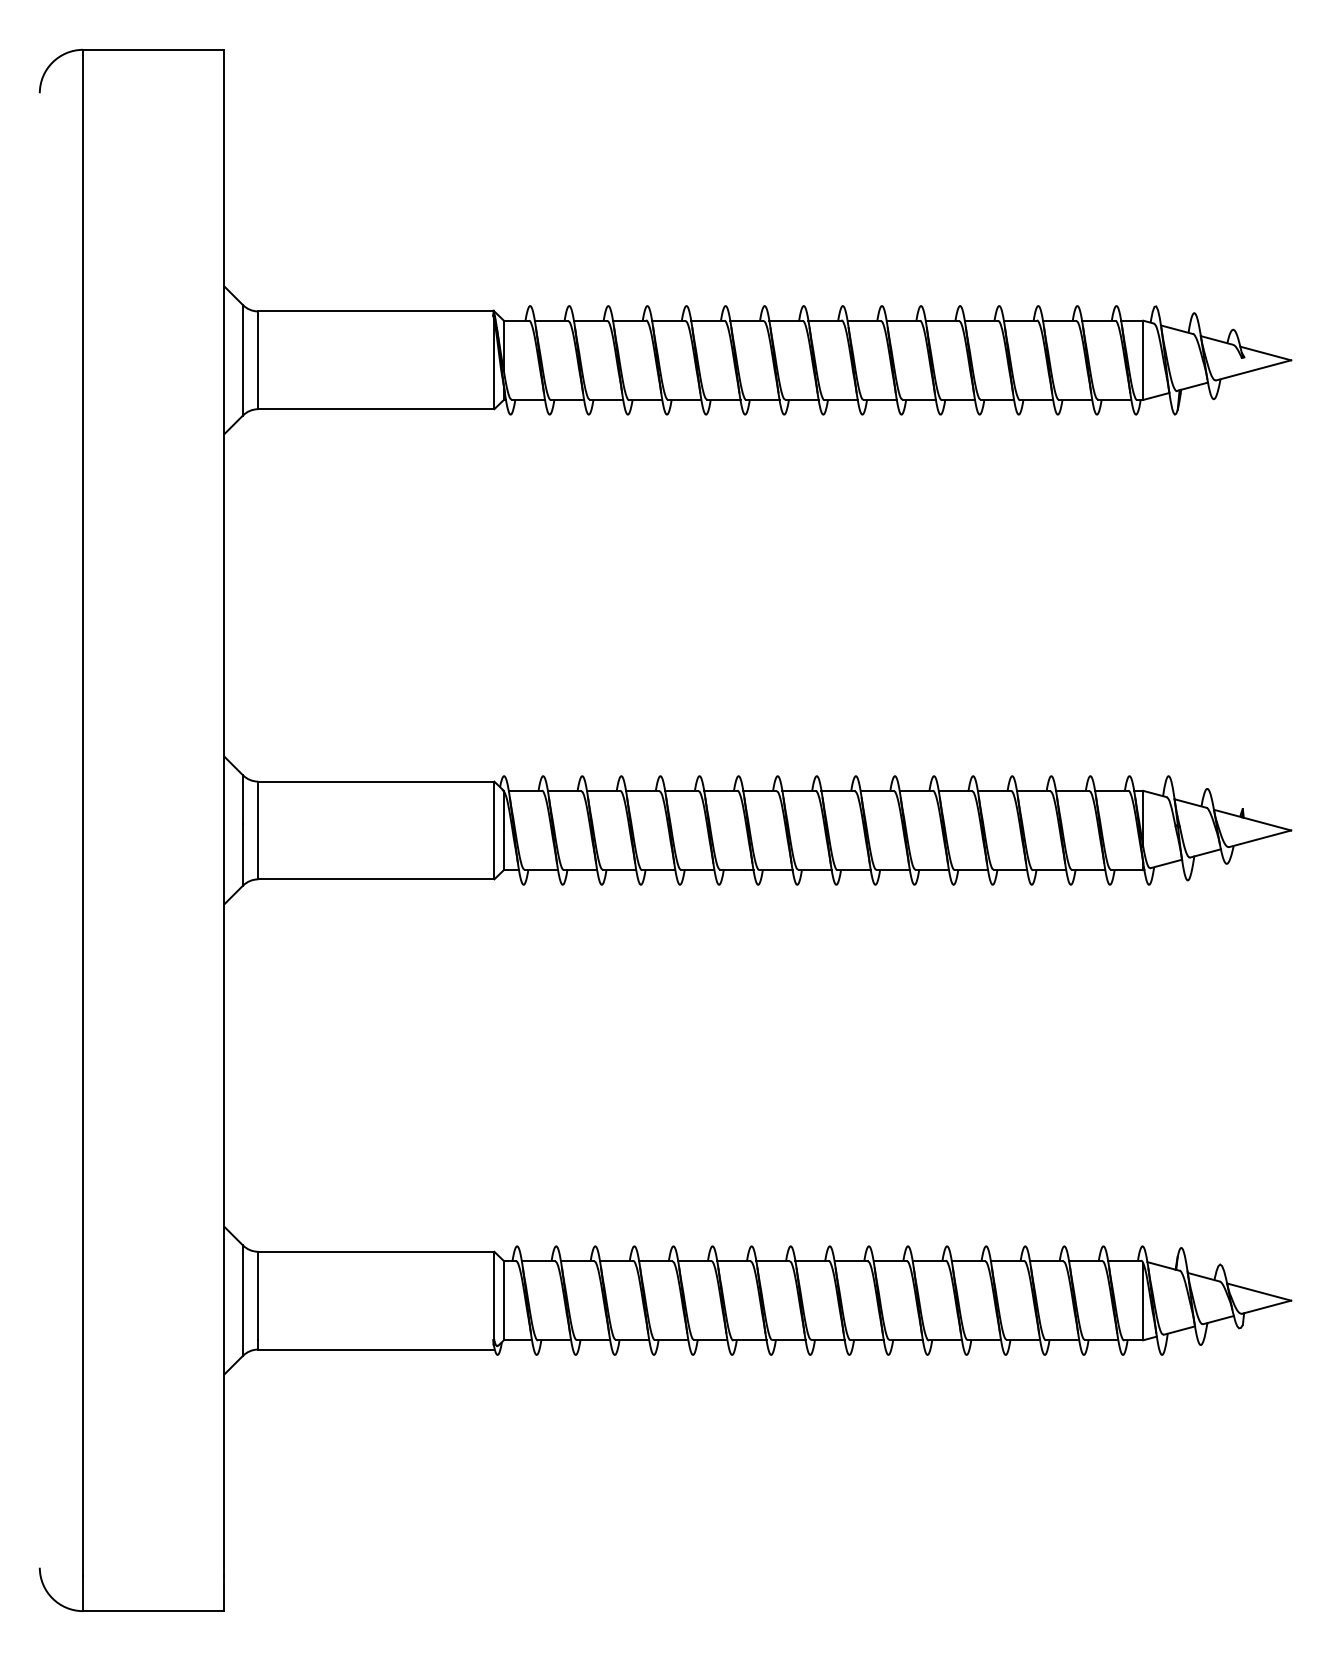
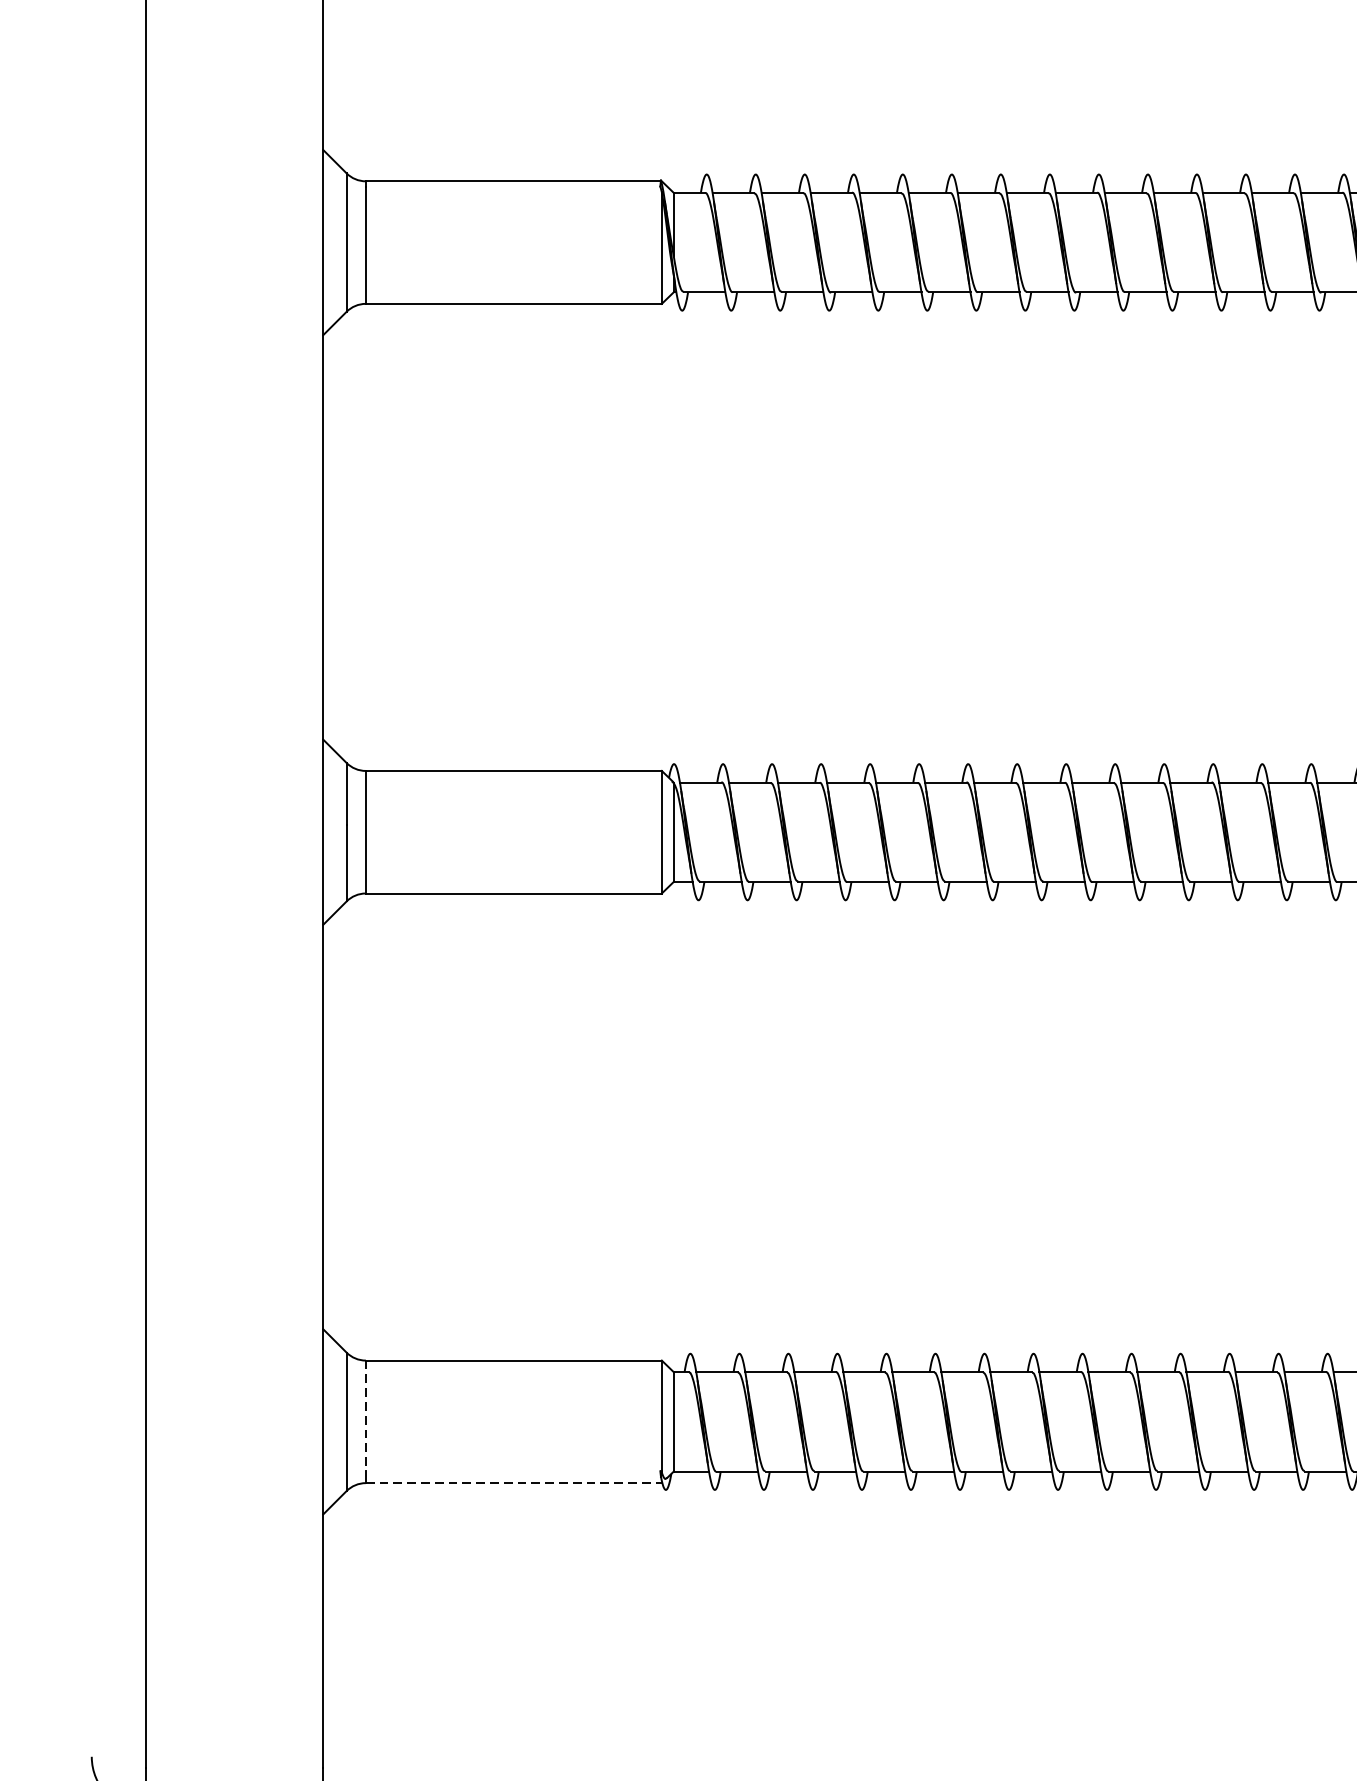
line: (258, 1296) -> (366, 1416), solid -> dashed
line: (376, 1349) -> (514, 1483), solid -> dashed

